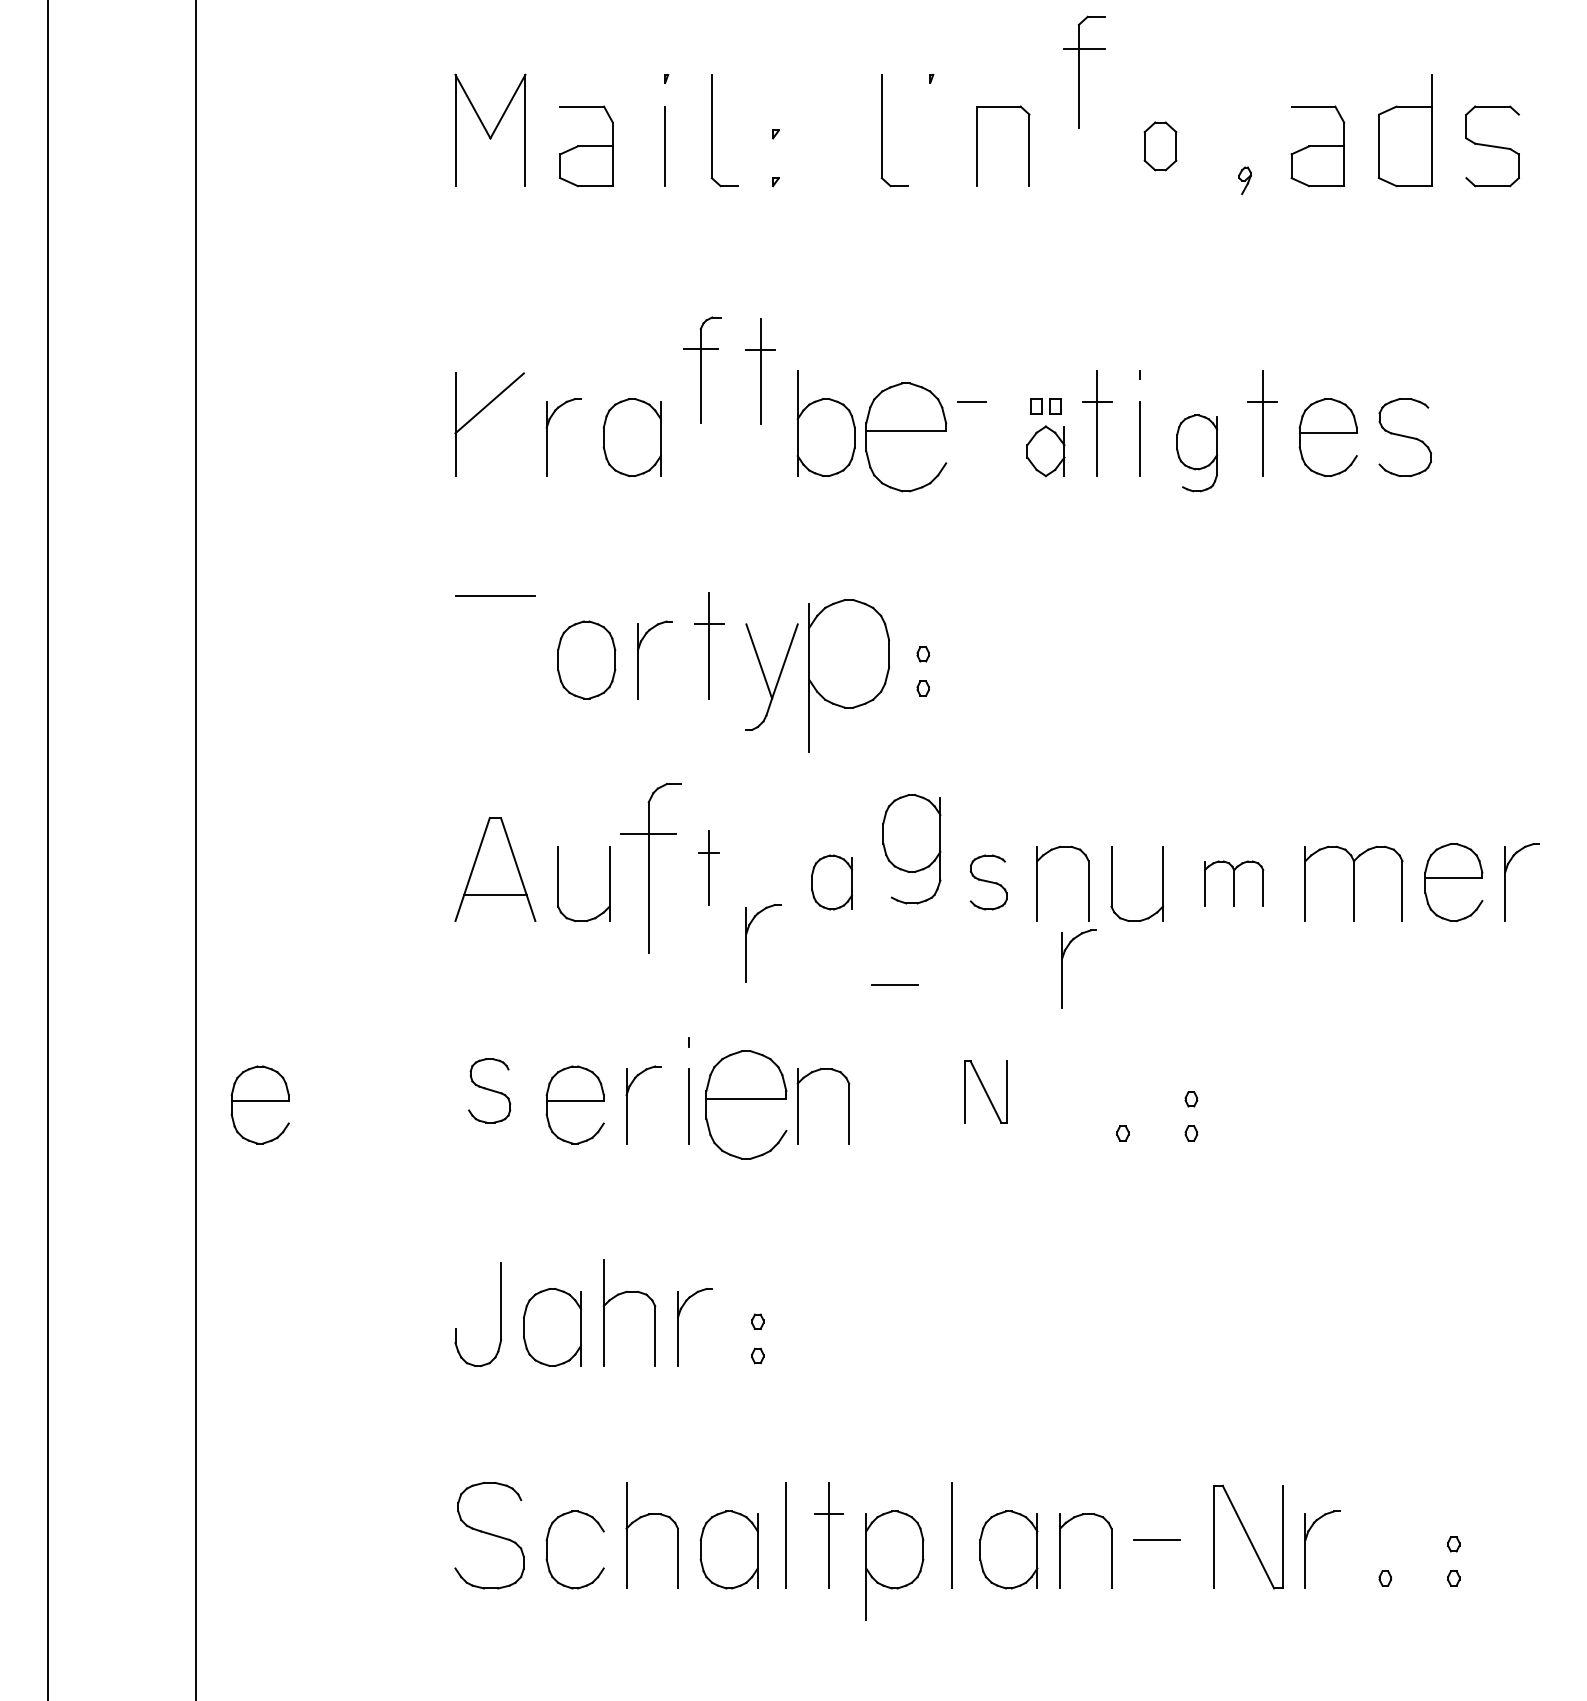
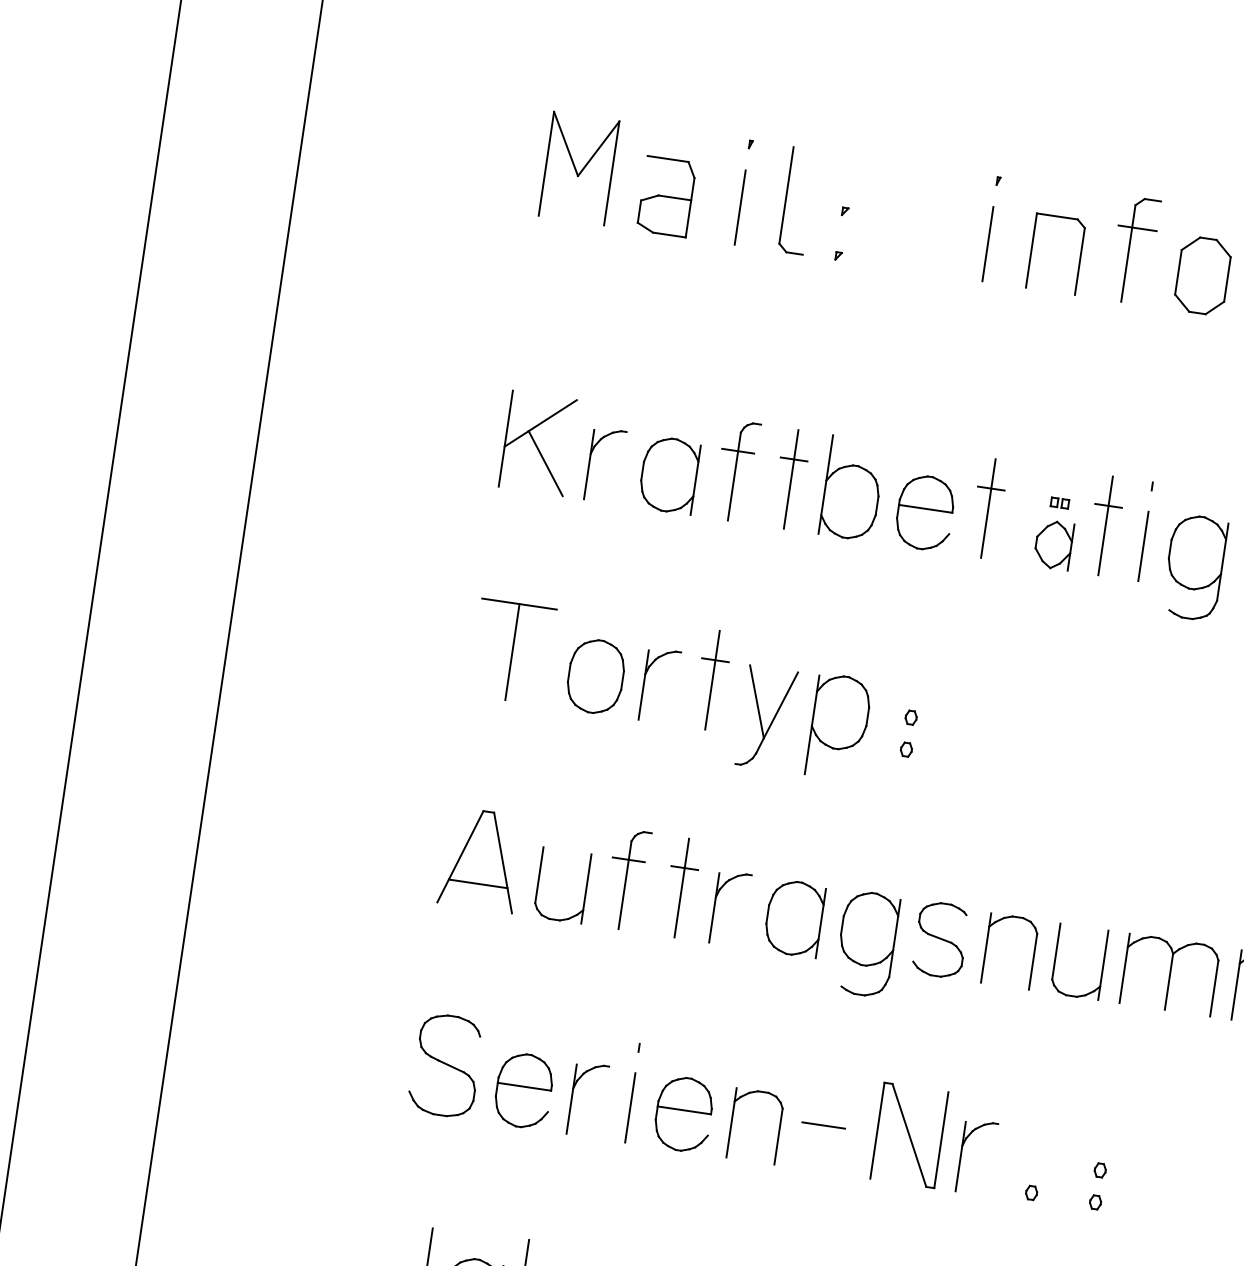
part: (1084, 71) -> (1134, 249), moved
part: (882, 130) -> (945, 222), removed
line: (930, 146) -> (987, 244), added
part: (1160, 146) -> (1202, 276), size x1.67
part: (702, 369) -> (736, 470), moved
part: (760, 371) -> (790, 479), moved
part: (1045, 406) -> (1059, 503), size x0.62
line: (971, 423) -> (988, 508), added
part: (905, 437) -> (924, 512), size x0.71
line: (500, 444) -> (545, 463), added
part: (1196, 453) -> (1194, 567), size x1.43
line: (495, 646) -> (512, 651), added
part: (848, 675) -> (838, 727), size x0.71
part: (911, 849) -> (866, 944), moved
part: (650, 867) -> (626, 879), size x0.62
part: (709, 867) -> (682, 887), size x1.43
part: (831, 882) -> (793, 918), size x1.43
part: (988, 882) -> (940, 939), size x1.43
part: (1233, 883) -> (1169, 974), size x1.67
part: (746, 943) -> (714, 906), moved
part: (1062, 968) -> (961, 1154), moved
line: (894, 984) -> (823, 1125), moved
part: (489, 1090) -> (445, 1065), size x1.67
part: (985, 1091) -> (909, 1134), size x1.67
part: (259, 1104) -> (228, 1046), removed
part: (746, 1104) -> (683, 1113), size x0.71

